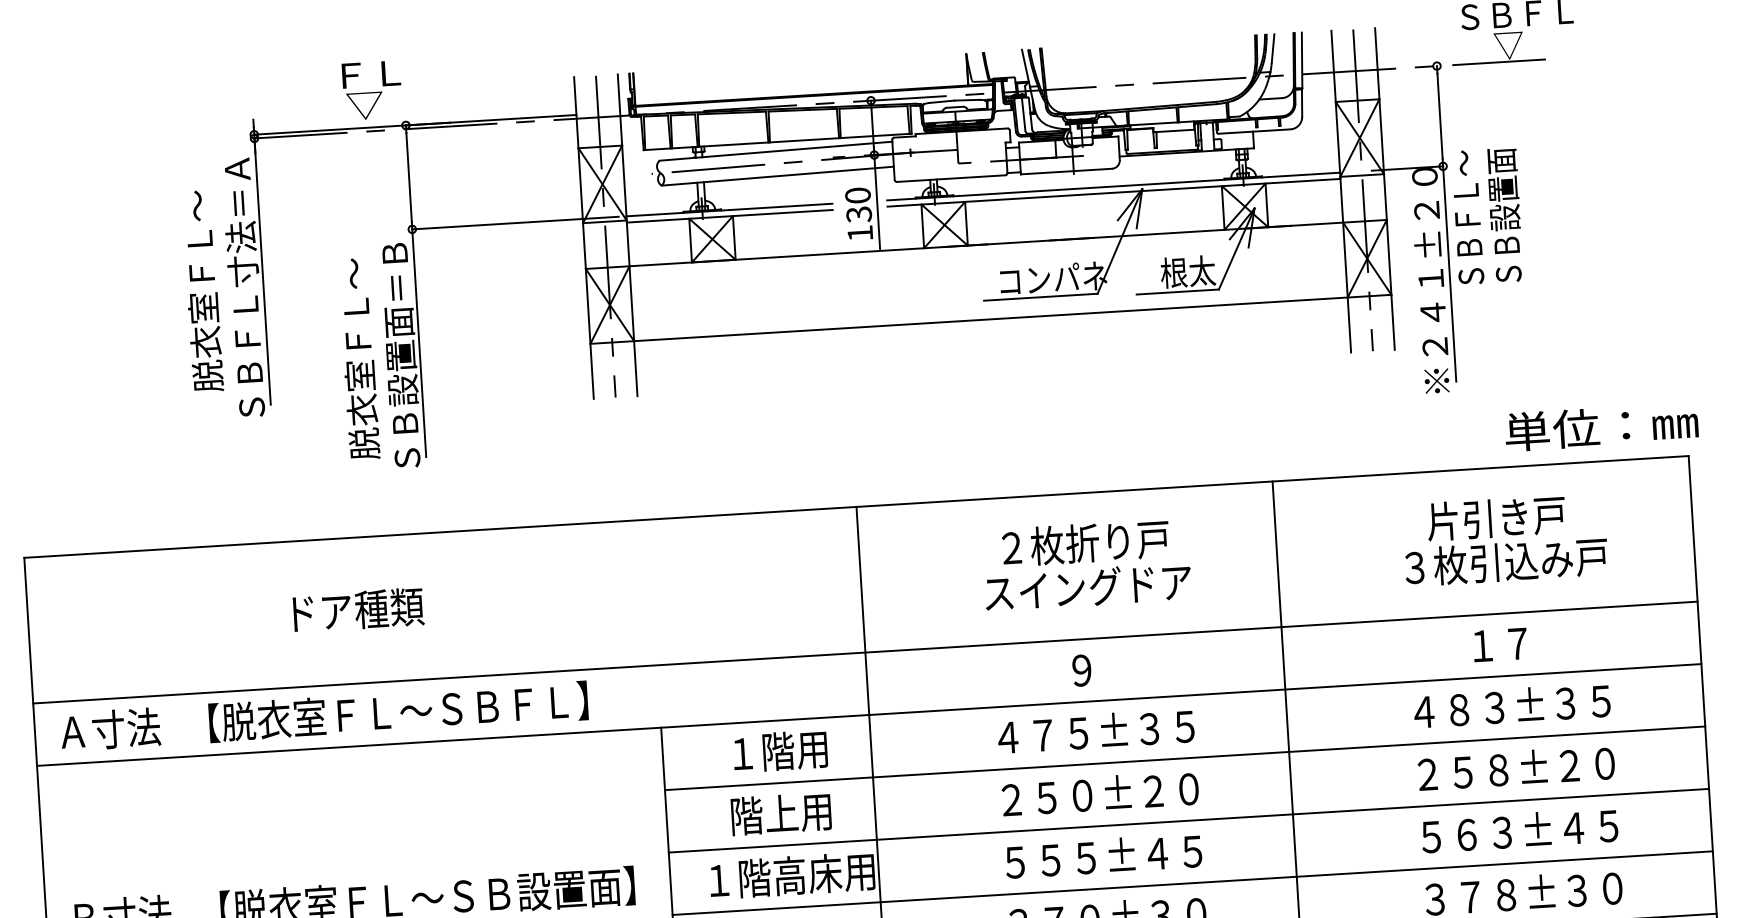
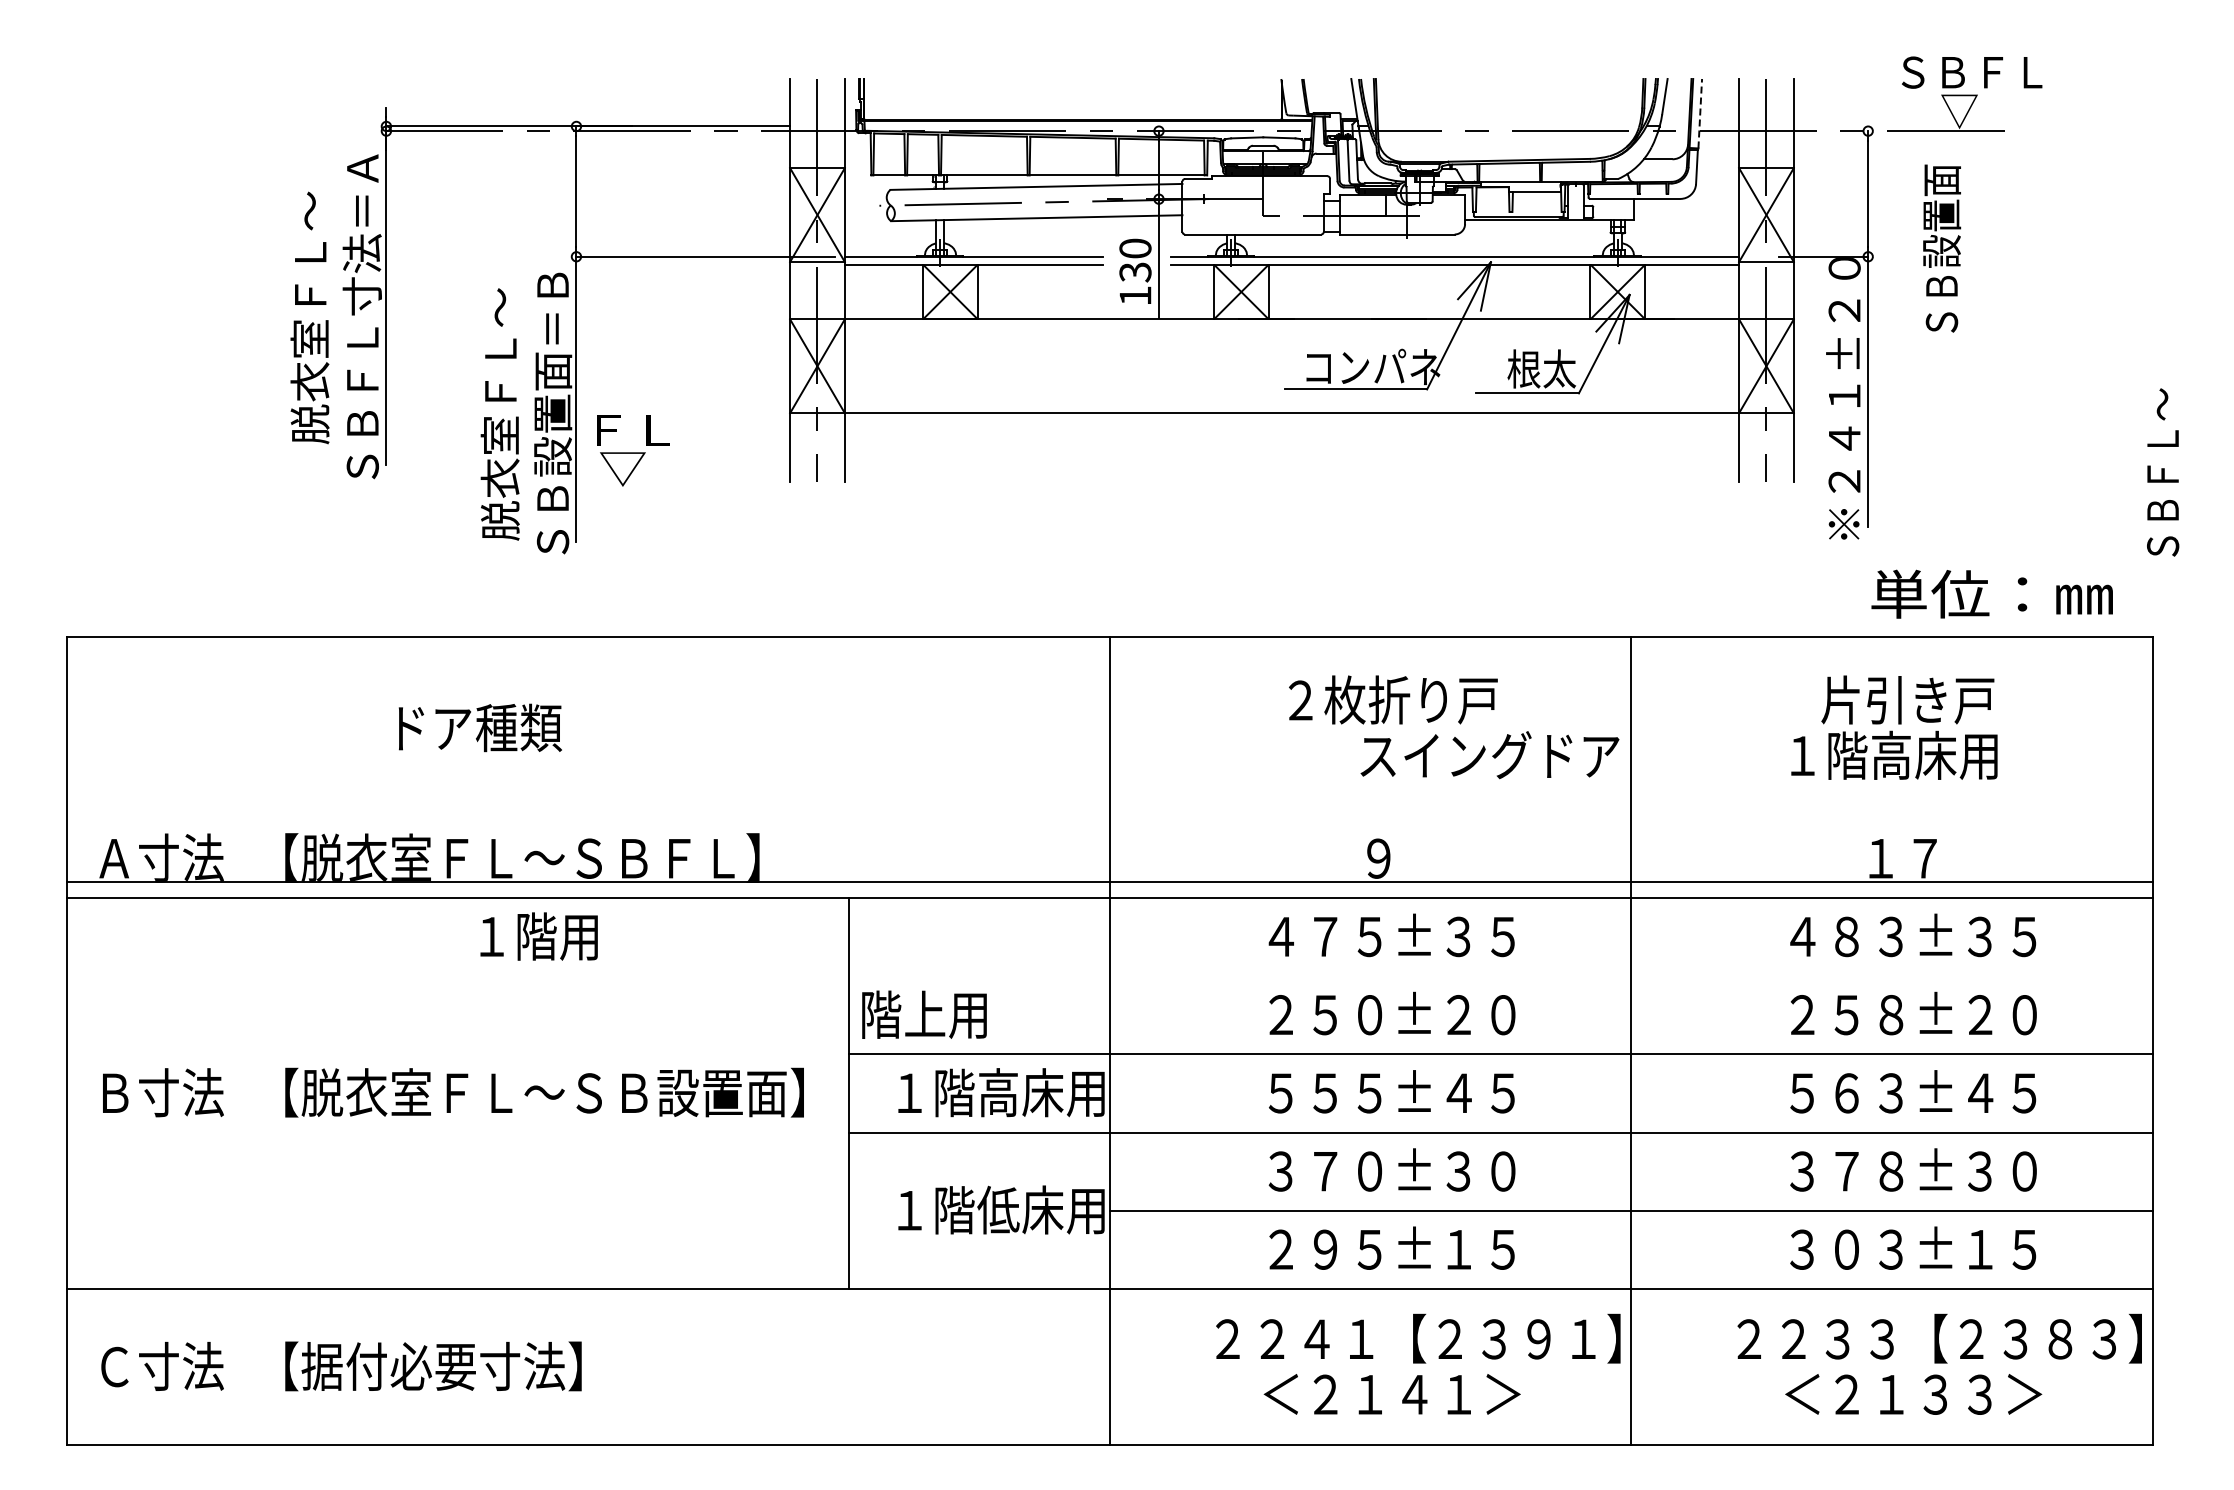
line: (1302, 60) -> (1700, 113), solid -> dashed
text: (372, 90) -> (633, 450), moved
text: (1505, 215) -> (1942, 248), moved
text: (1468, 217) -> (2163, 472), moved
text: (1601, 426) -> (1991, 593), moved
text: (1506, 561) -> (1917, 754), ３枚引込み戸 -> １階高床用
text: (1087, 587) -> (1489, 755), moved
line: (865, 652) -> (1109, 881), moved
text: (779, 751) -> (538, 936), moved
line: (1184, 758) -> (1500, 976), removed
text: (781, 813) -> (924, 1014), moved

